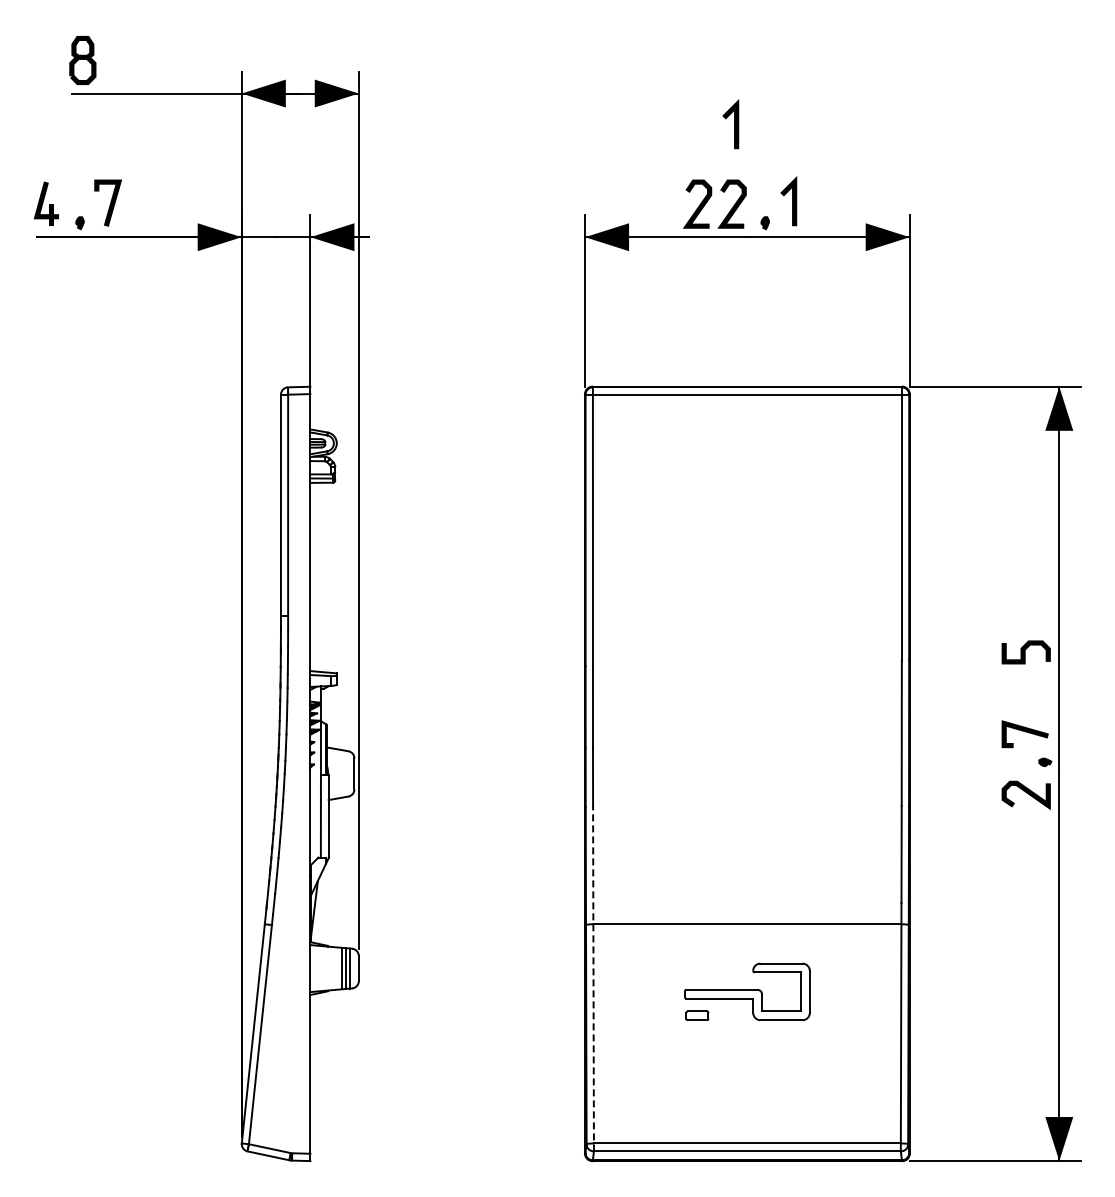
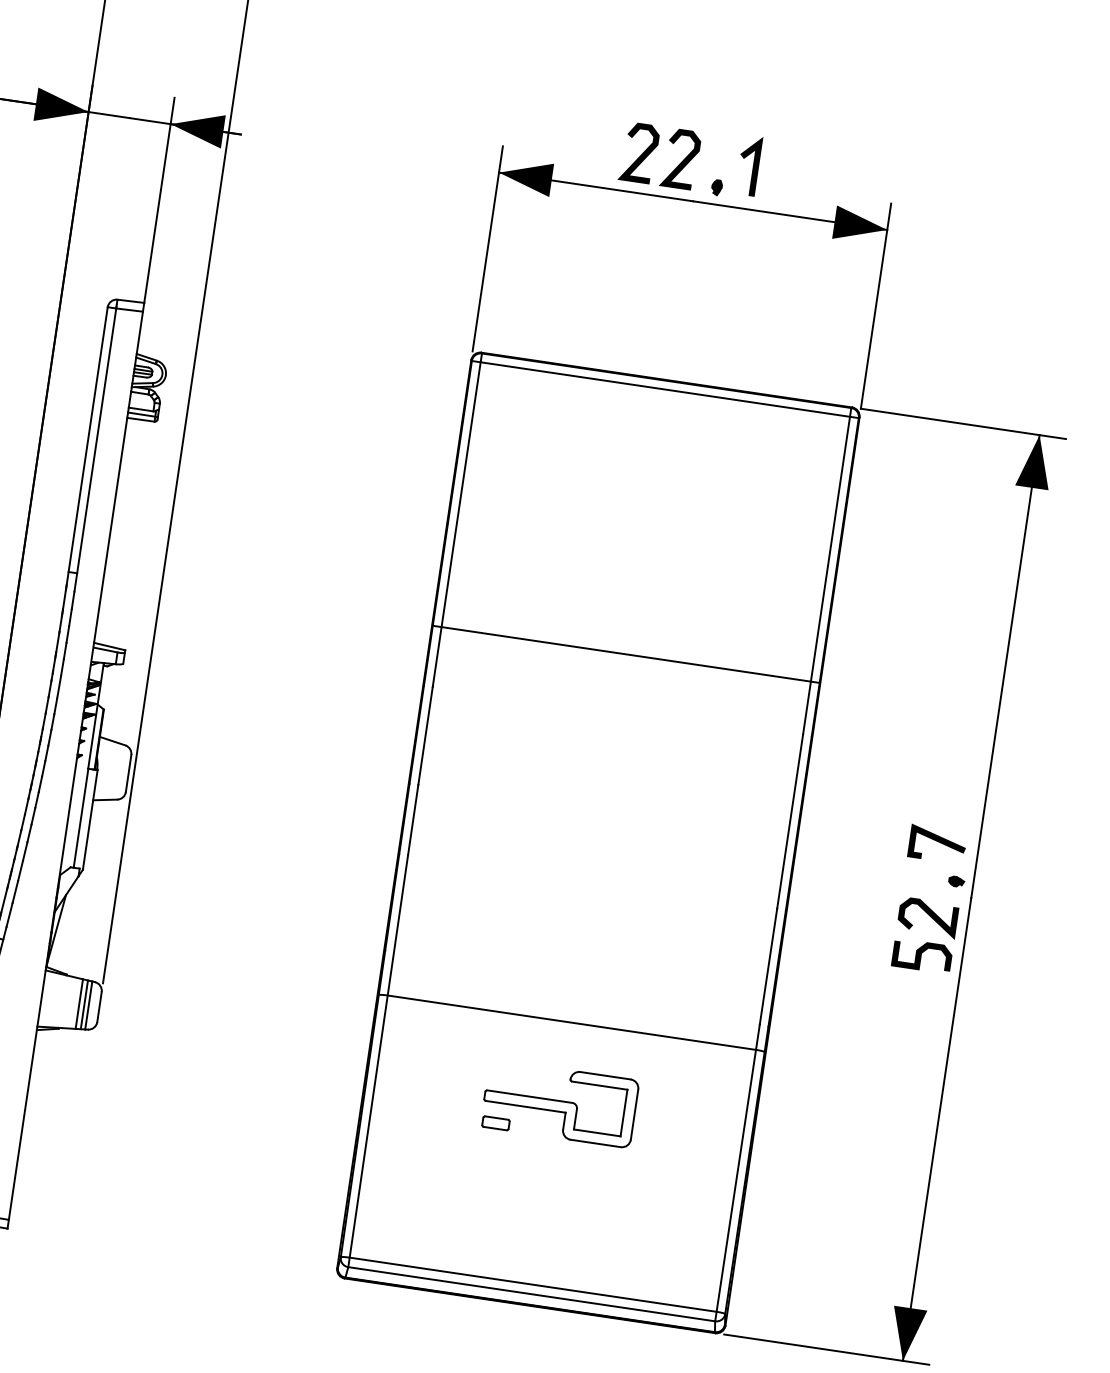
line: (734, 124) -> (697, 64), removed
line: (747, 616) -> (626, 654), added
curve: (1025, 652) -> (921, 956), moved
line: (593, 978) -> (378, 1060), dashed -> solid

